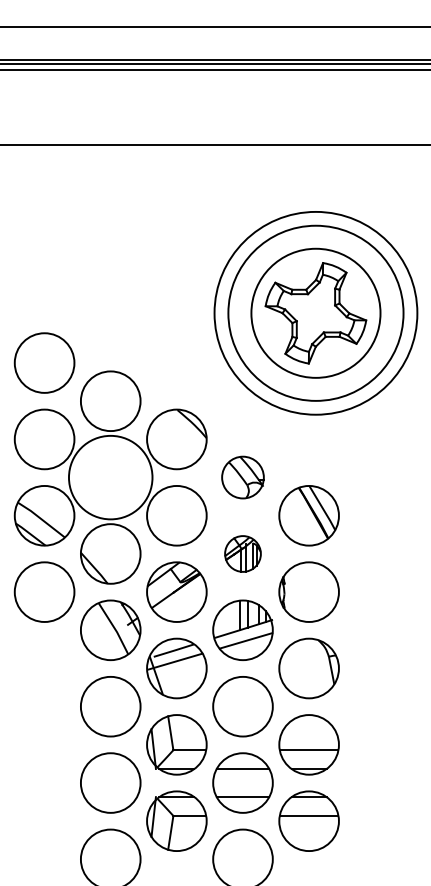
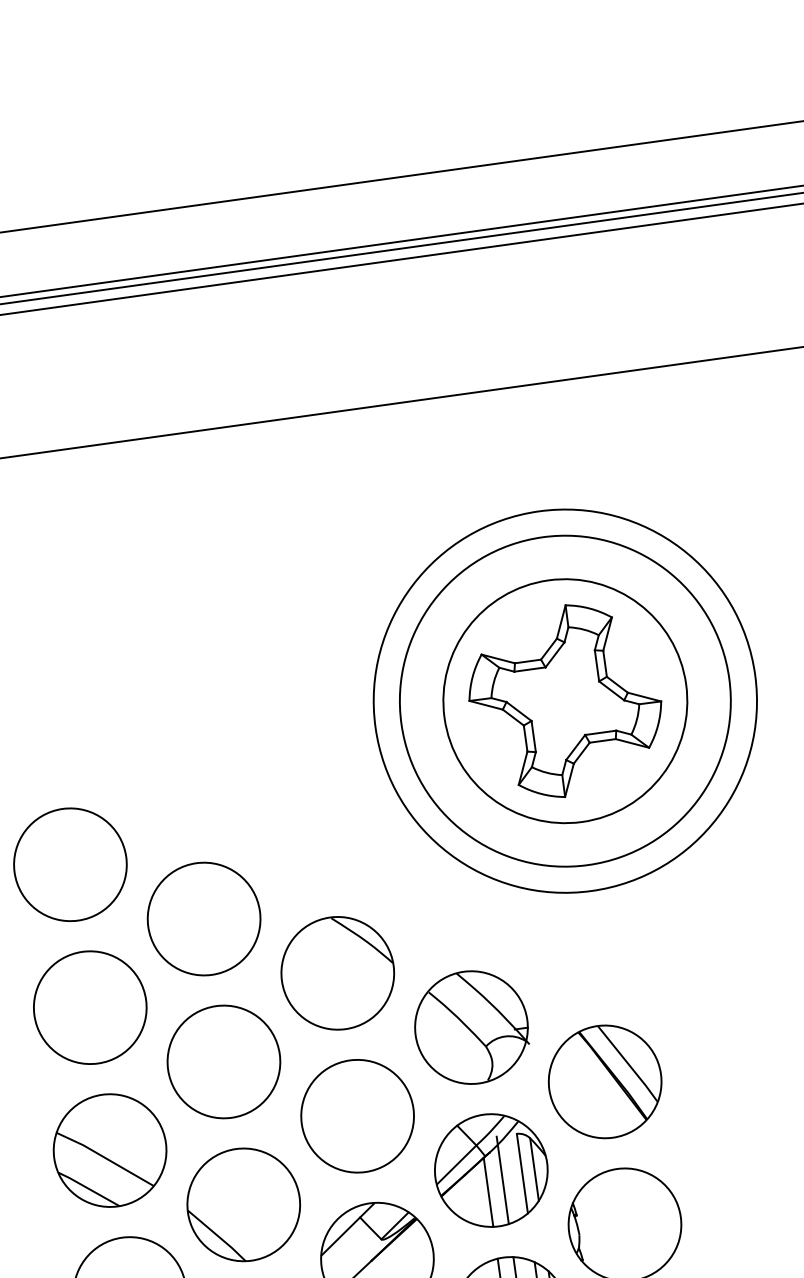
circle: (110, 477) -> (223, 1061), size x0.71
part: (242, 477) -> (470, 1027), size x1.43
part: (242, 553) -> (490, 1169), size x1.67

